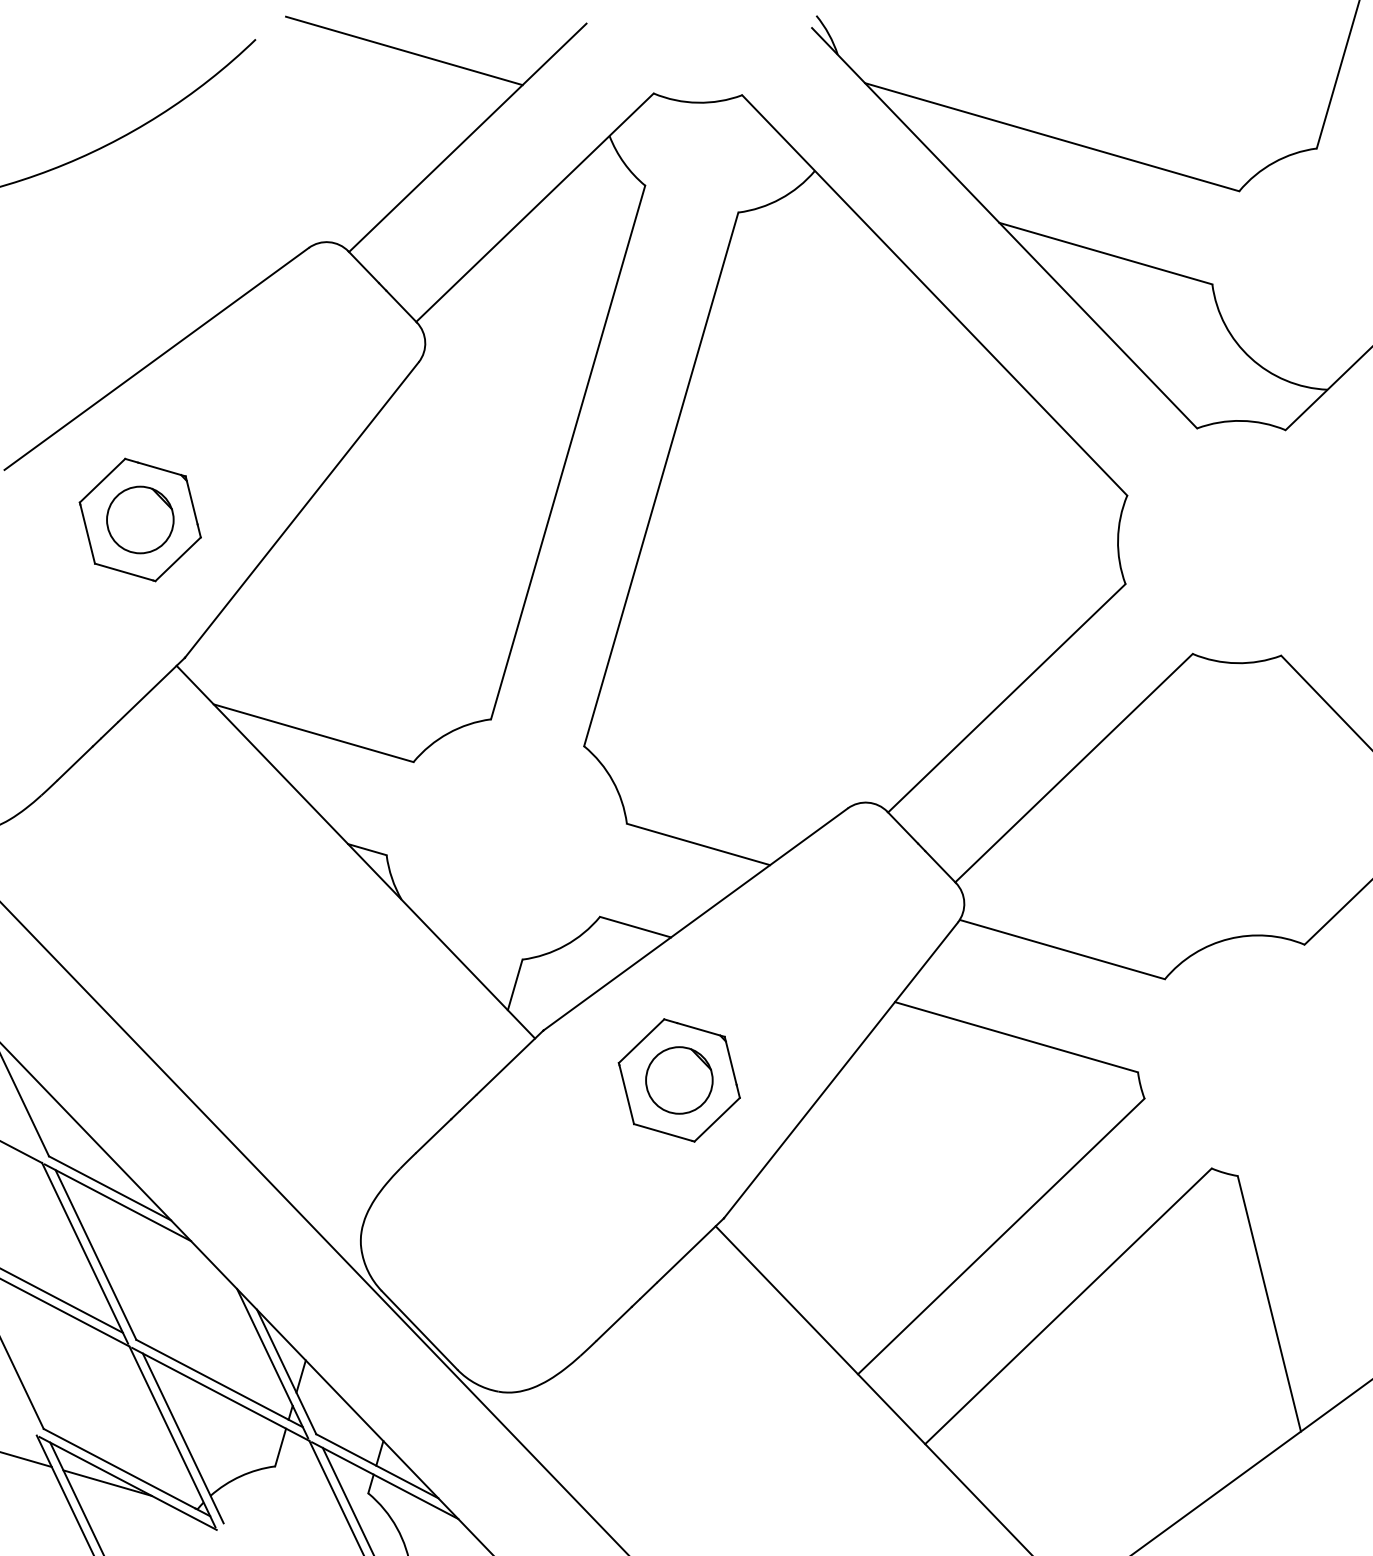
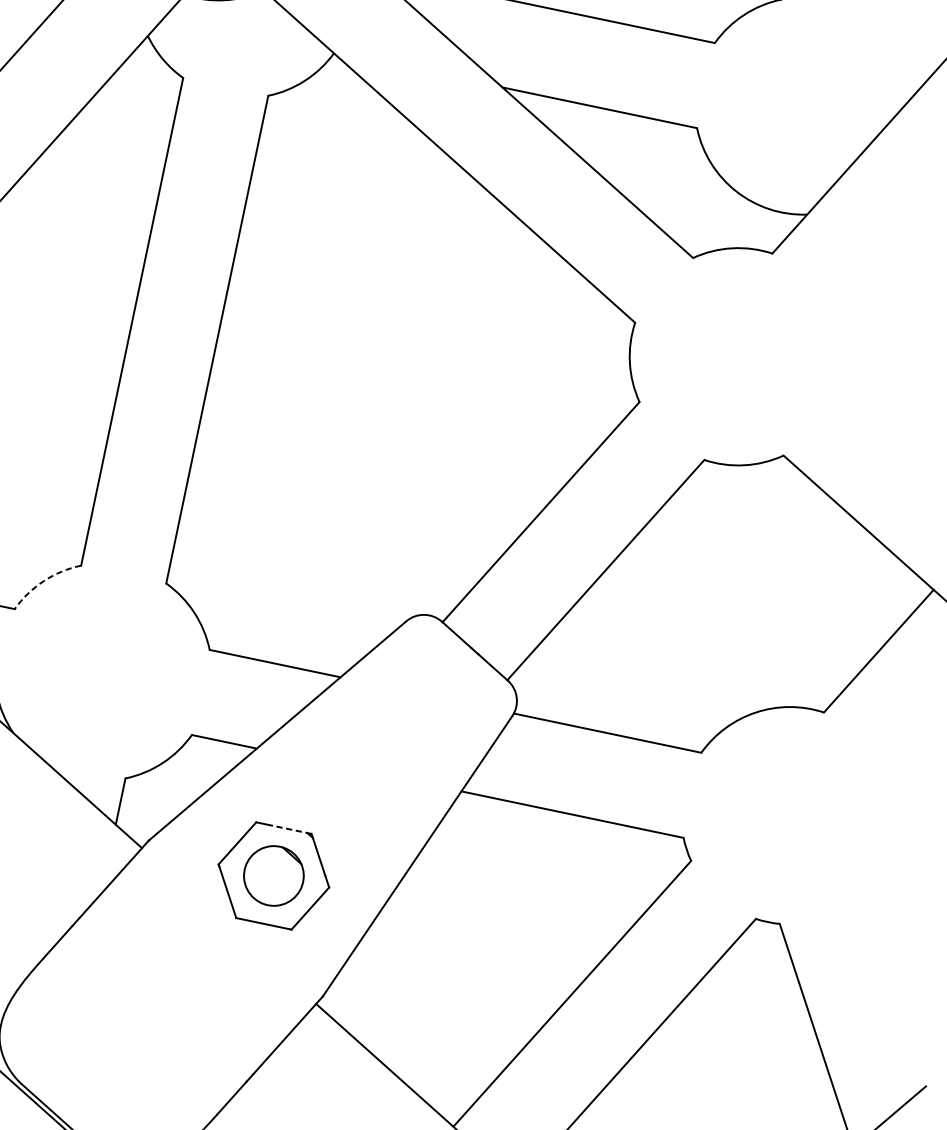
arc: (448, 733) -> (44, 581), solid -> dashed
line: (700, 1029) -> (289, 828), solid -> dashed

